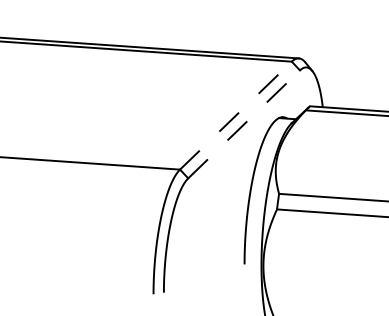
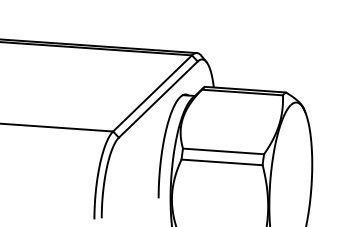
line: (235, 115) -> (152, 93), dashed -> solid
line: (244, 124) -> (158, 99), dashed -> solid

